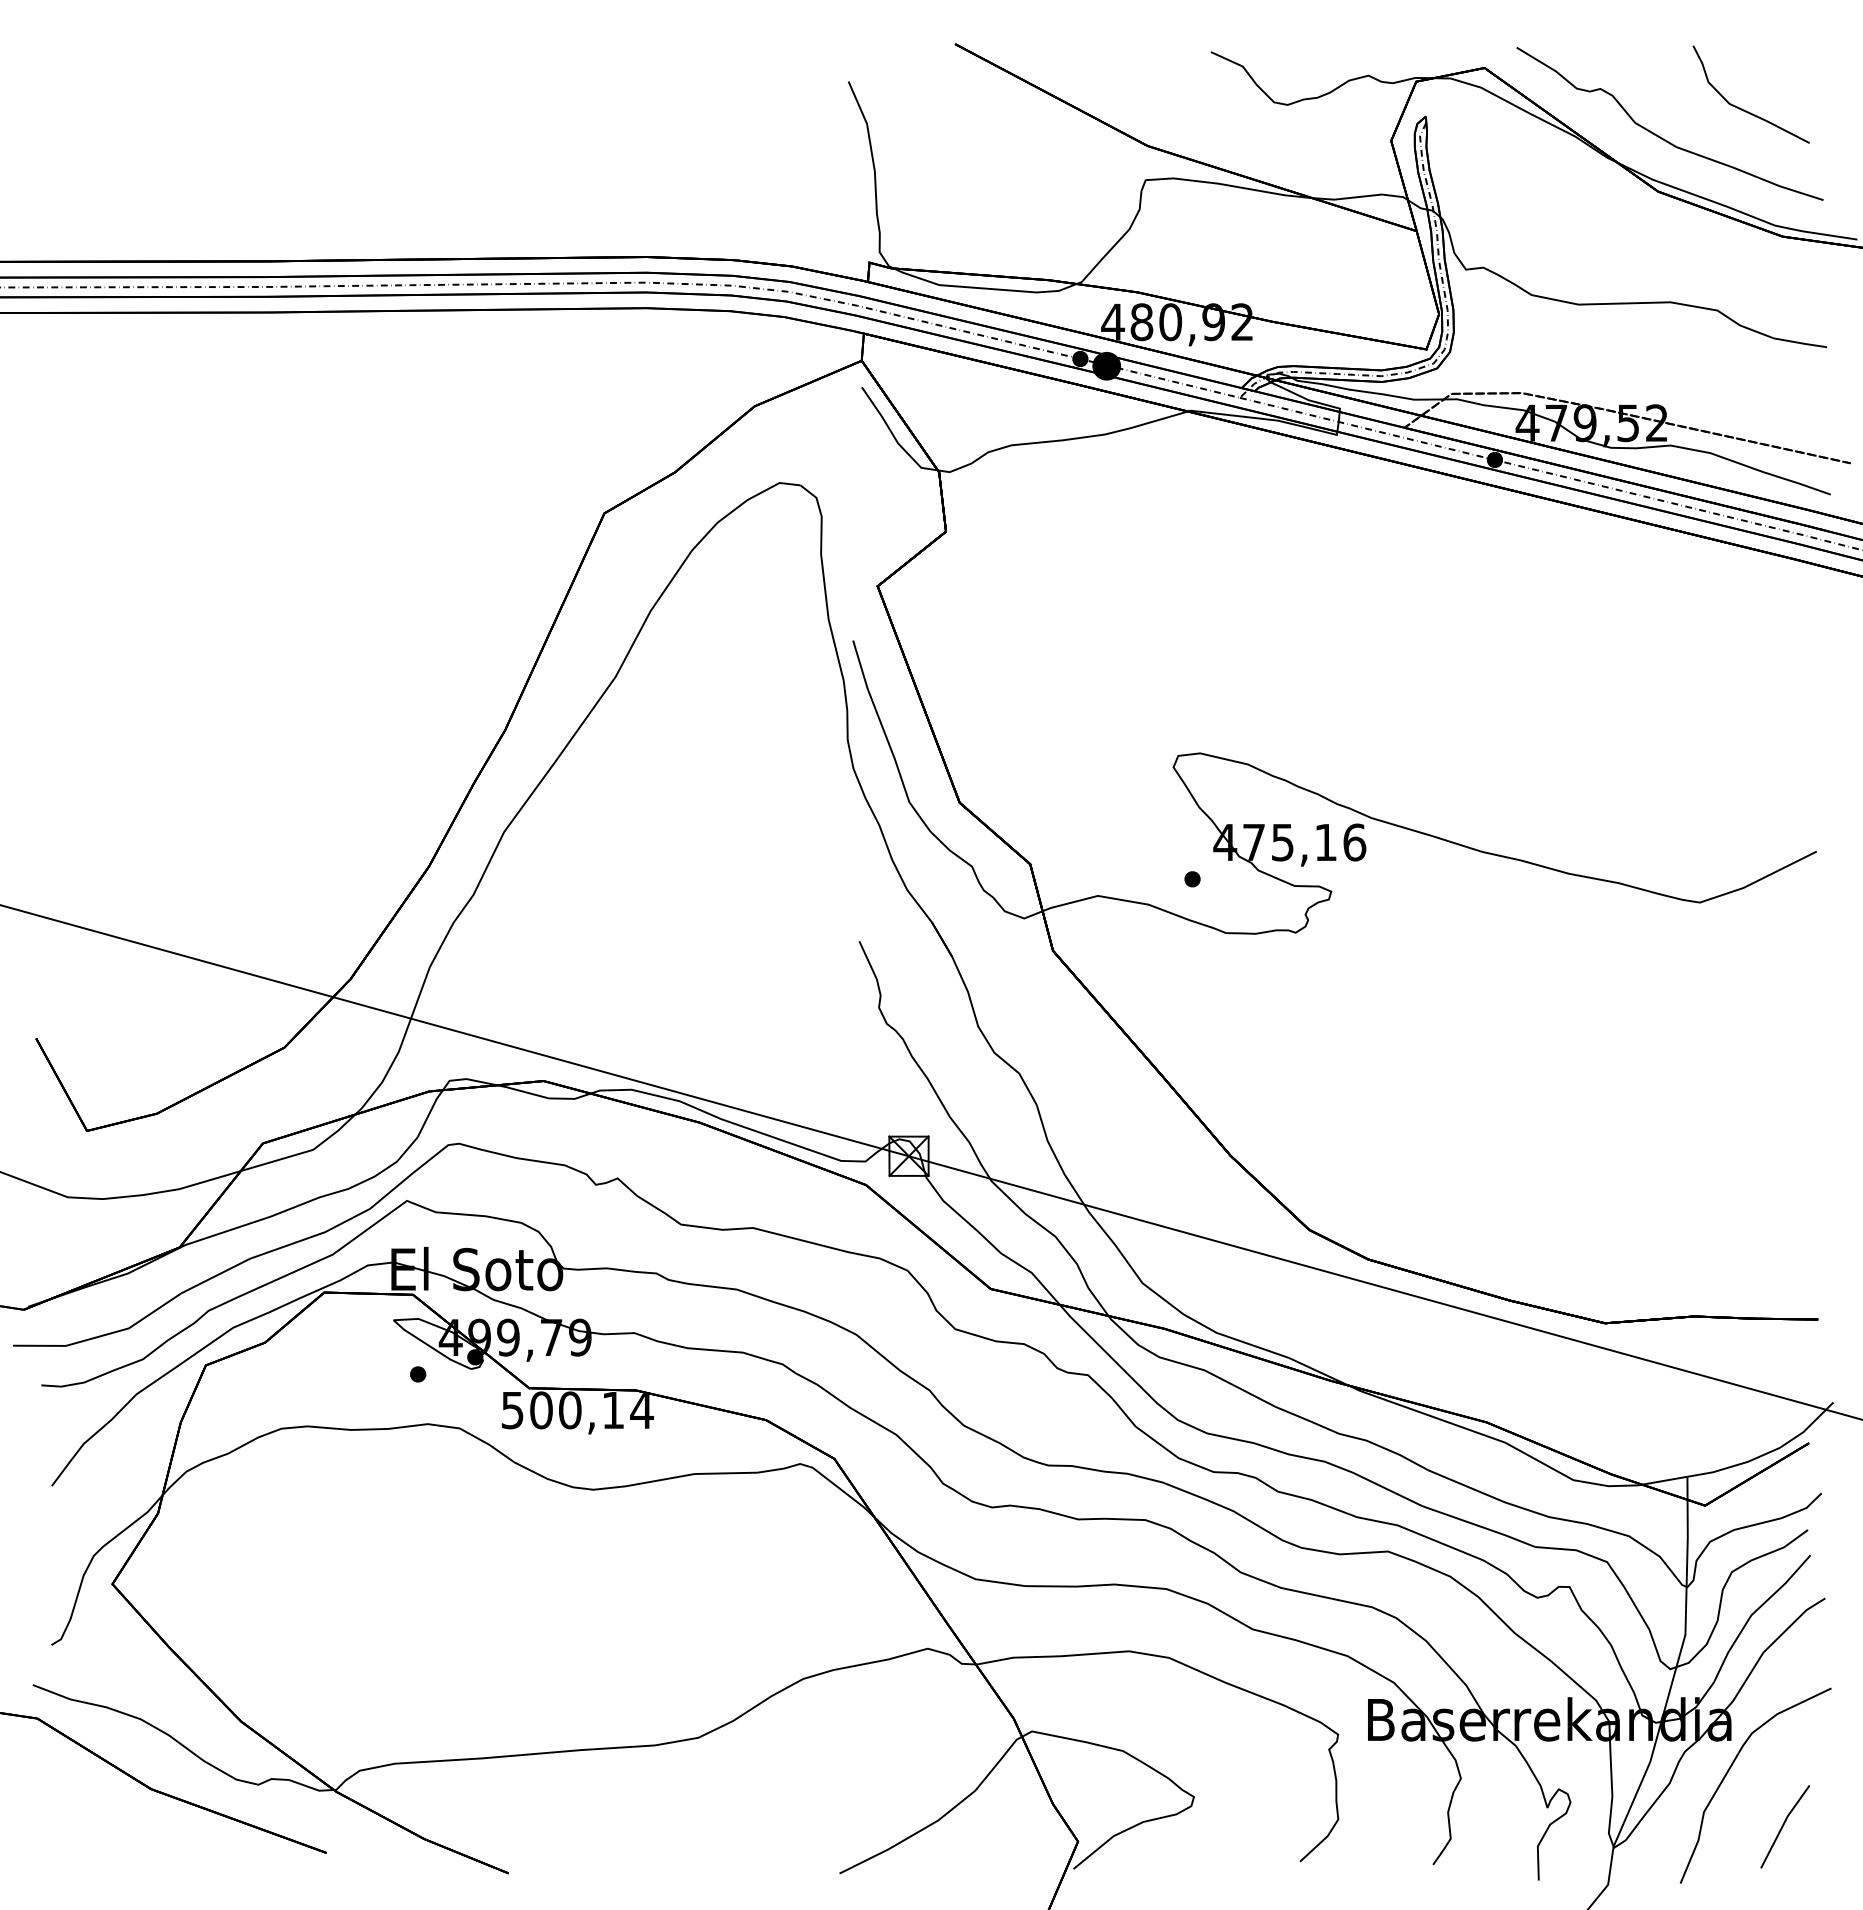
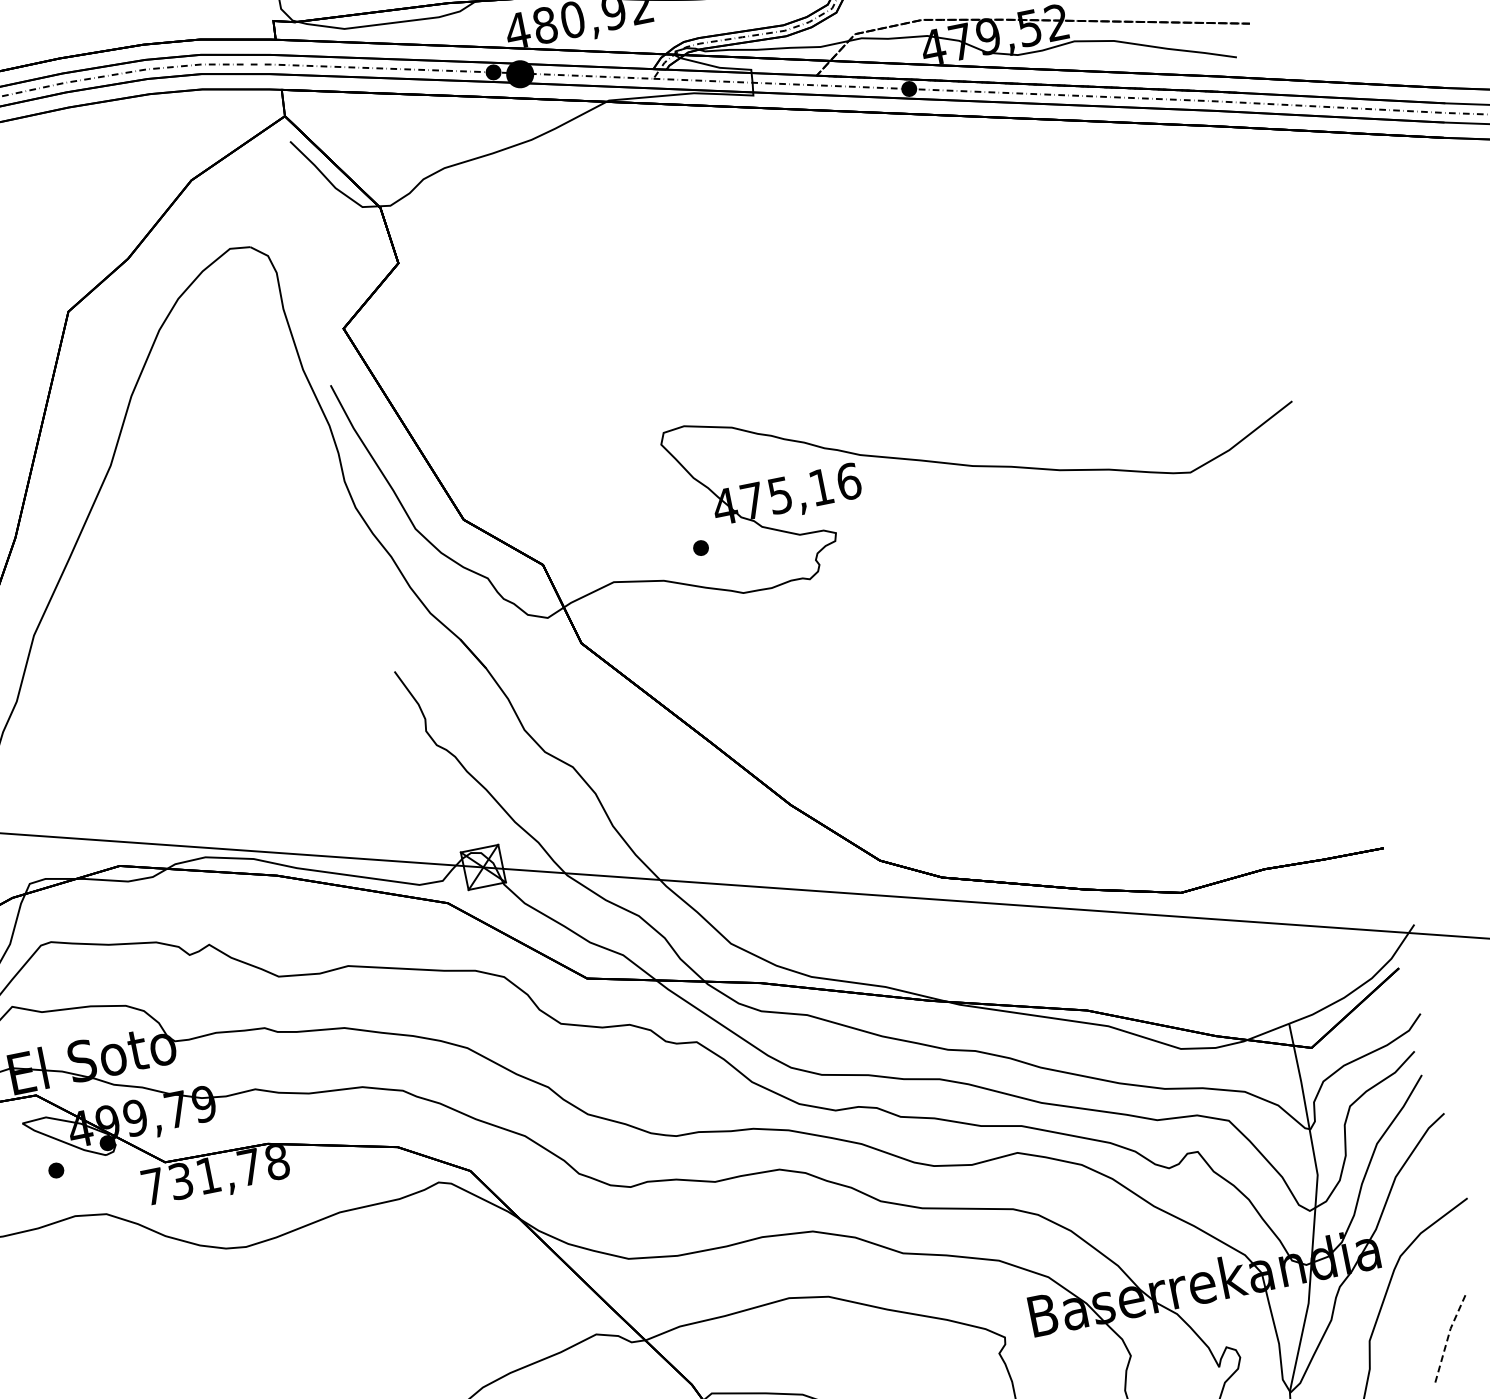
text: (577, 1410) -> (215, 1174), 500,14 -> 731,78
line: (1783, 1824) -> (1448, 1337), solid -> dashed

